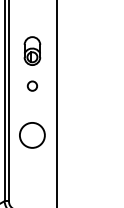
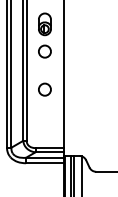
circle: (31, 86) -> (44, 51), size x1.67
circle: (31, 135) -> (44, 89), size x0.62

